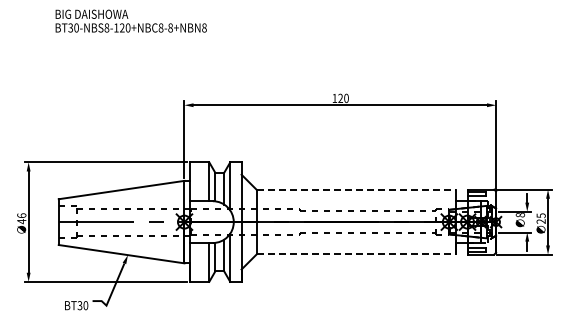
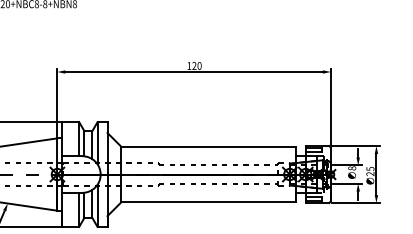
line: (357, 190) -> (209, 146), dashed -> solid
line: (357, 253) -> (209, 202), dashed -> solid

